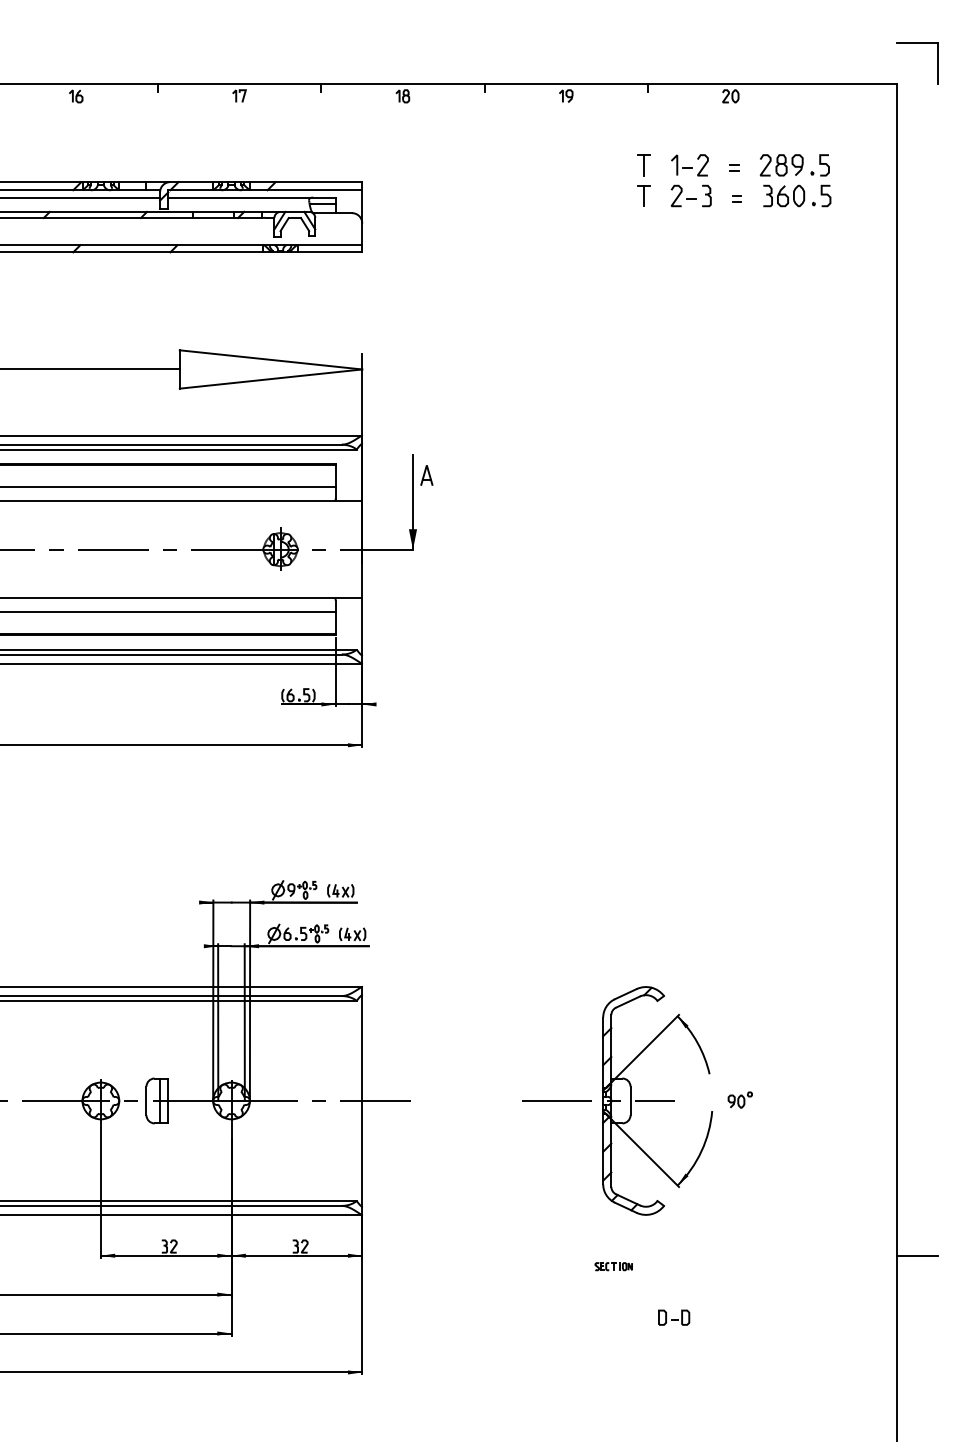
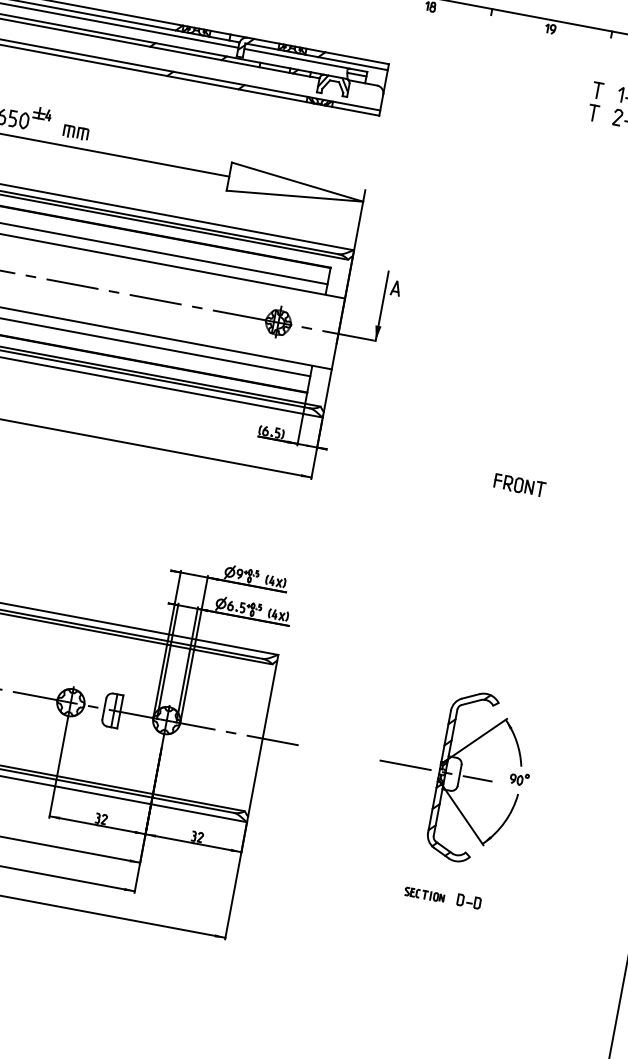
part: (638, 704) -> (519, 485), added
part: (739, 1099) -> (519, 778), moved
part: (613, 1266) -> (424, 894), size x1.43
part: (674, 1317) -> (469, 901), moved

